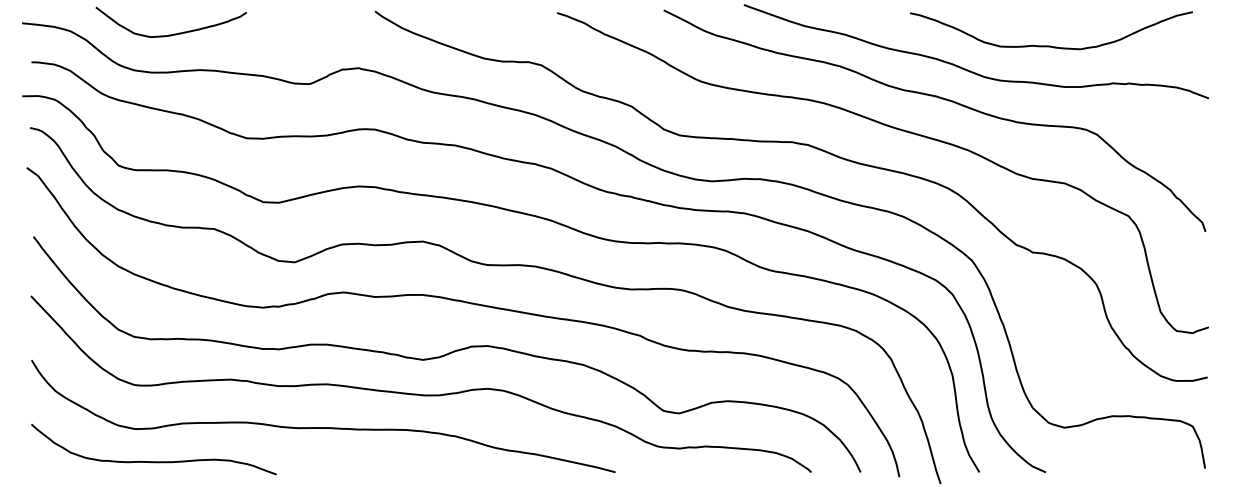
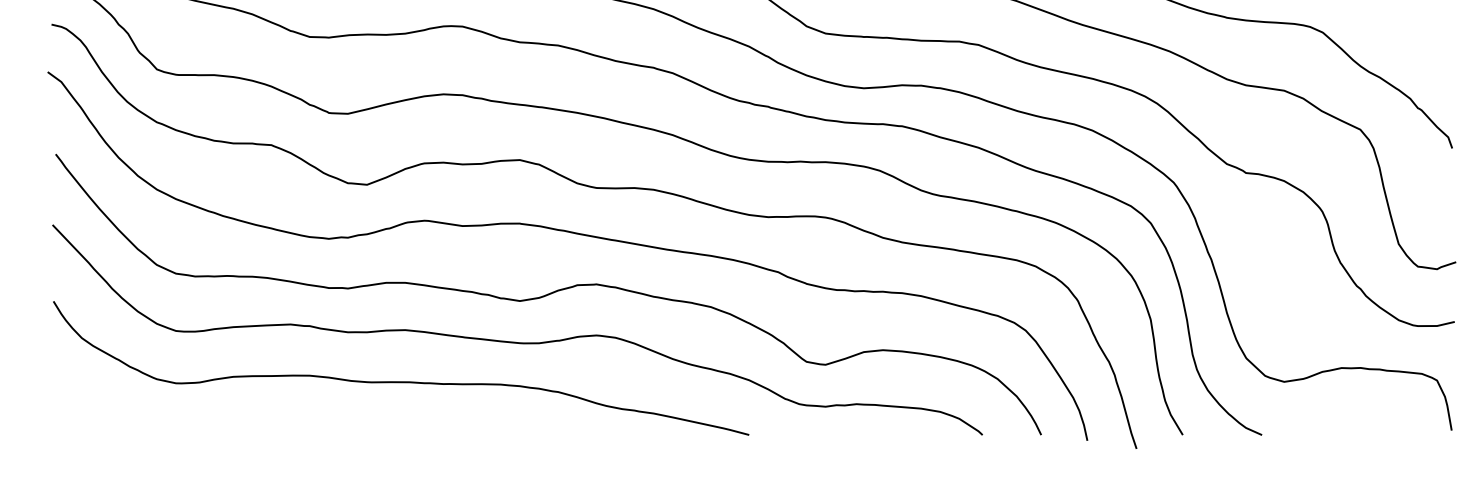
curve: (153, 461) -> (198, 422), removed

